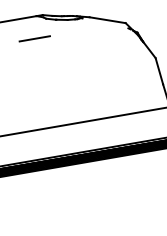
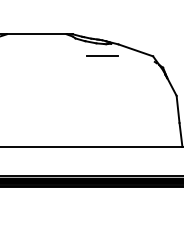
line: (34, 38) -> (102, 55), moved

